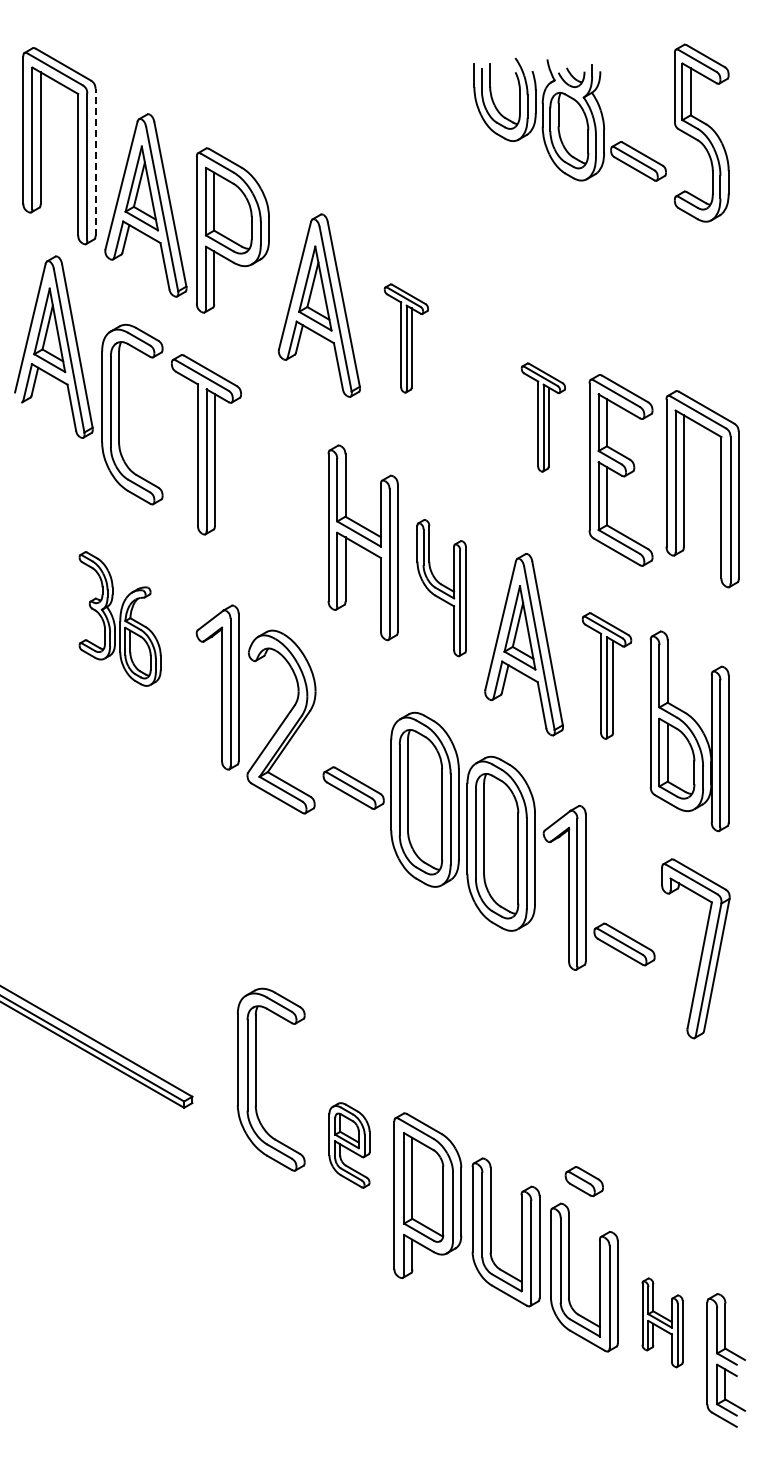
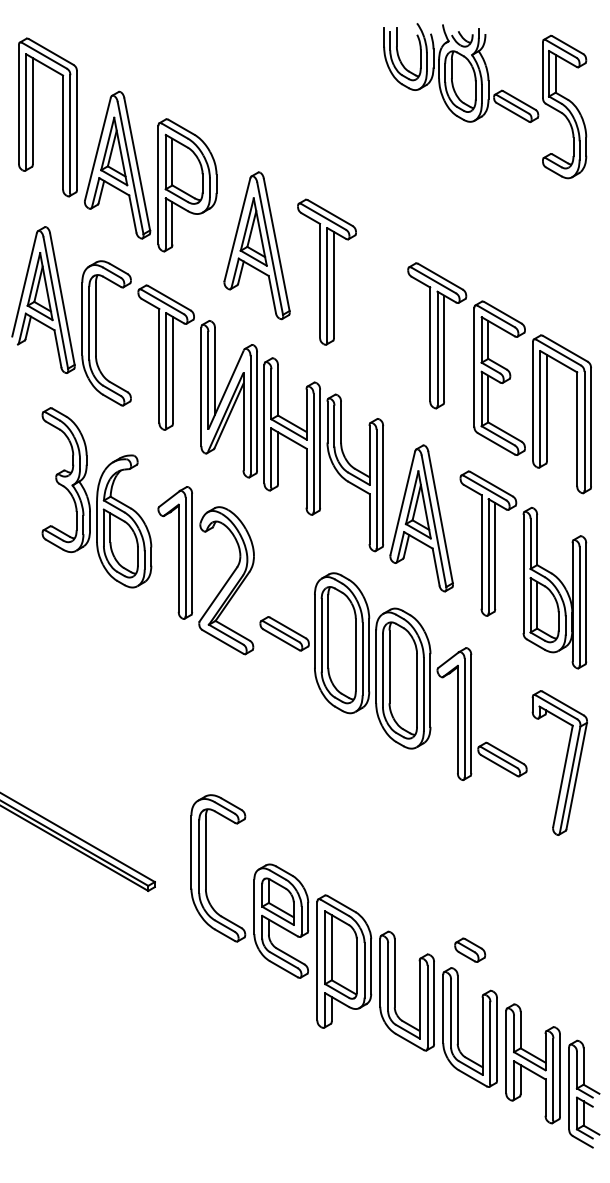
part: (569, 119) -> (460, 72), moved
line: (95, 161) -> (76, 129), dashed -> solid
part: (406, 338) -> (327, 272), size x1.67
part: (53, 346) -> (43, 299), moved
part: (543, 417) -> (437, 335), size x1.67
part: (684, 489) -> (547, 414), moved
part: (284, 496) -> (228, 399), added
part: (441, 587) -> (355, 472), size x1.43
part: (119, 618) -> (96, 497), size x1.67
part: (606, 675) -> (487, 543), size x1.43
part: (349, 1145) -> (281, 921), size x1.67
part: (662, 1322) -> (533, 1063), size x1.67

